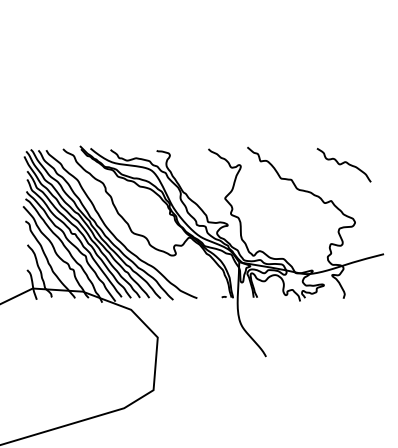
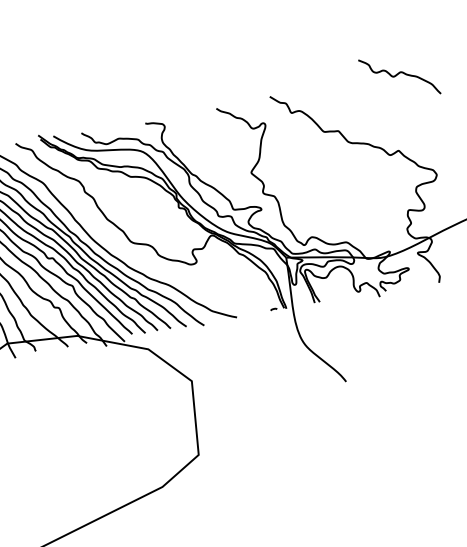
curve: (342, 164) -> (397, 76), moved

